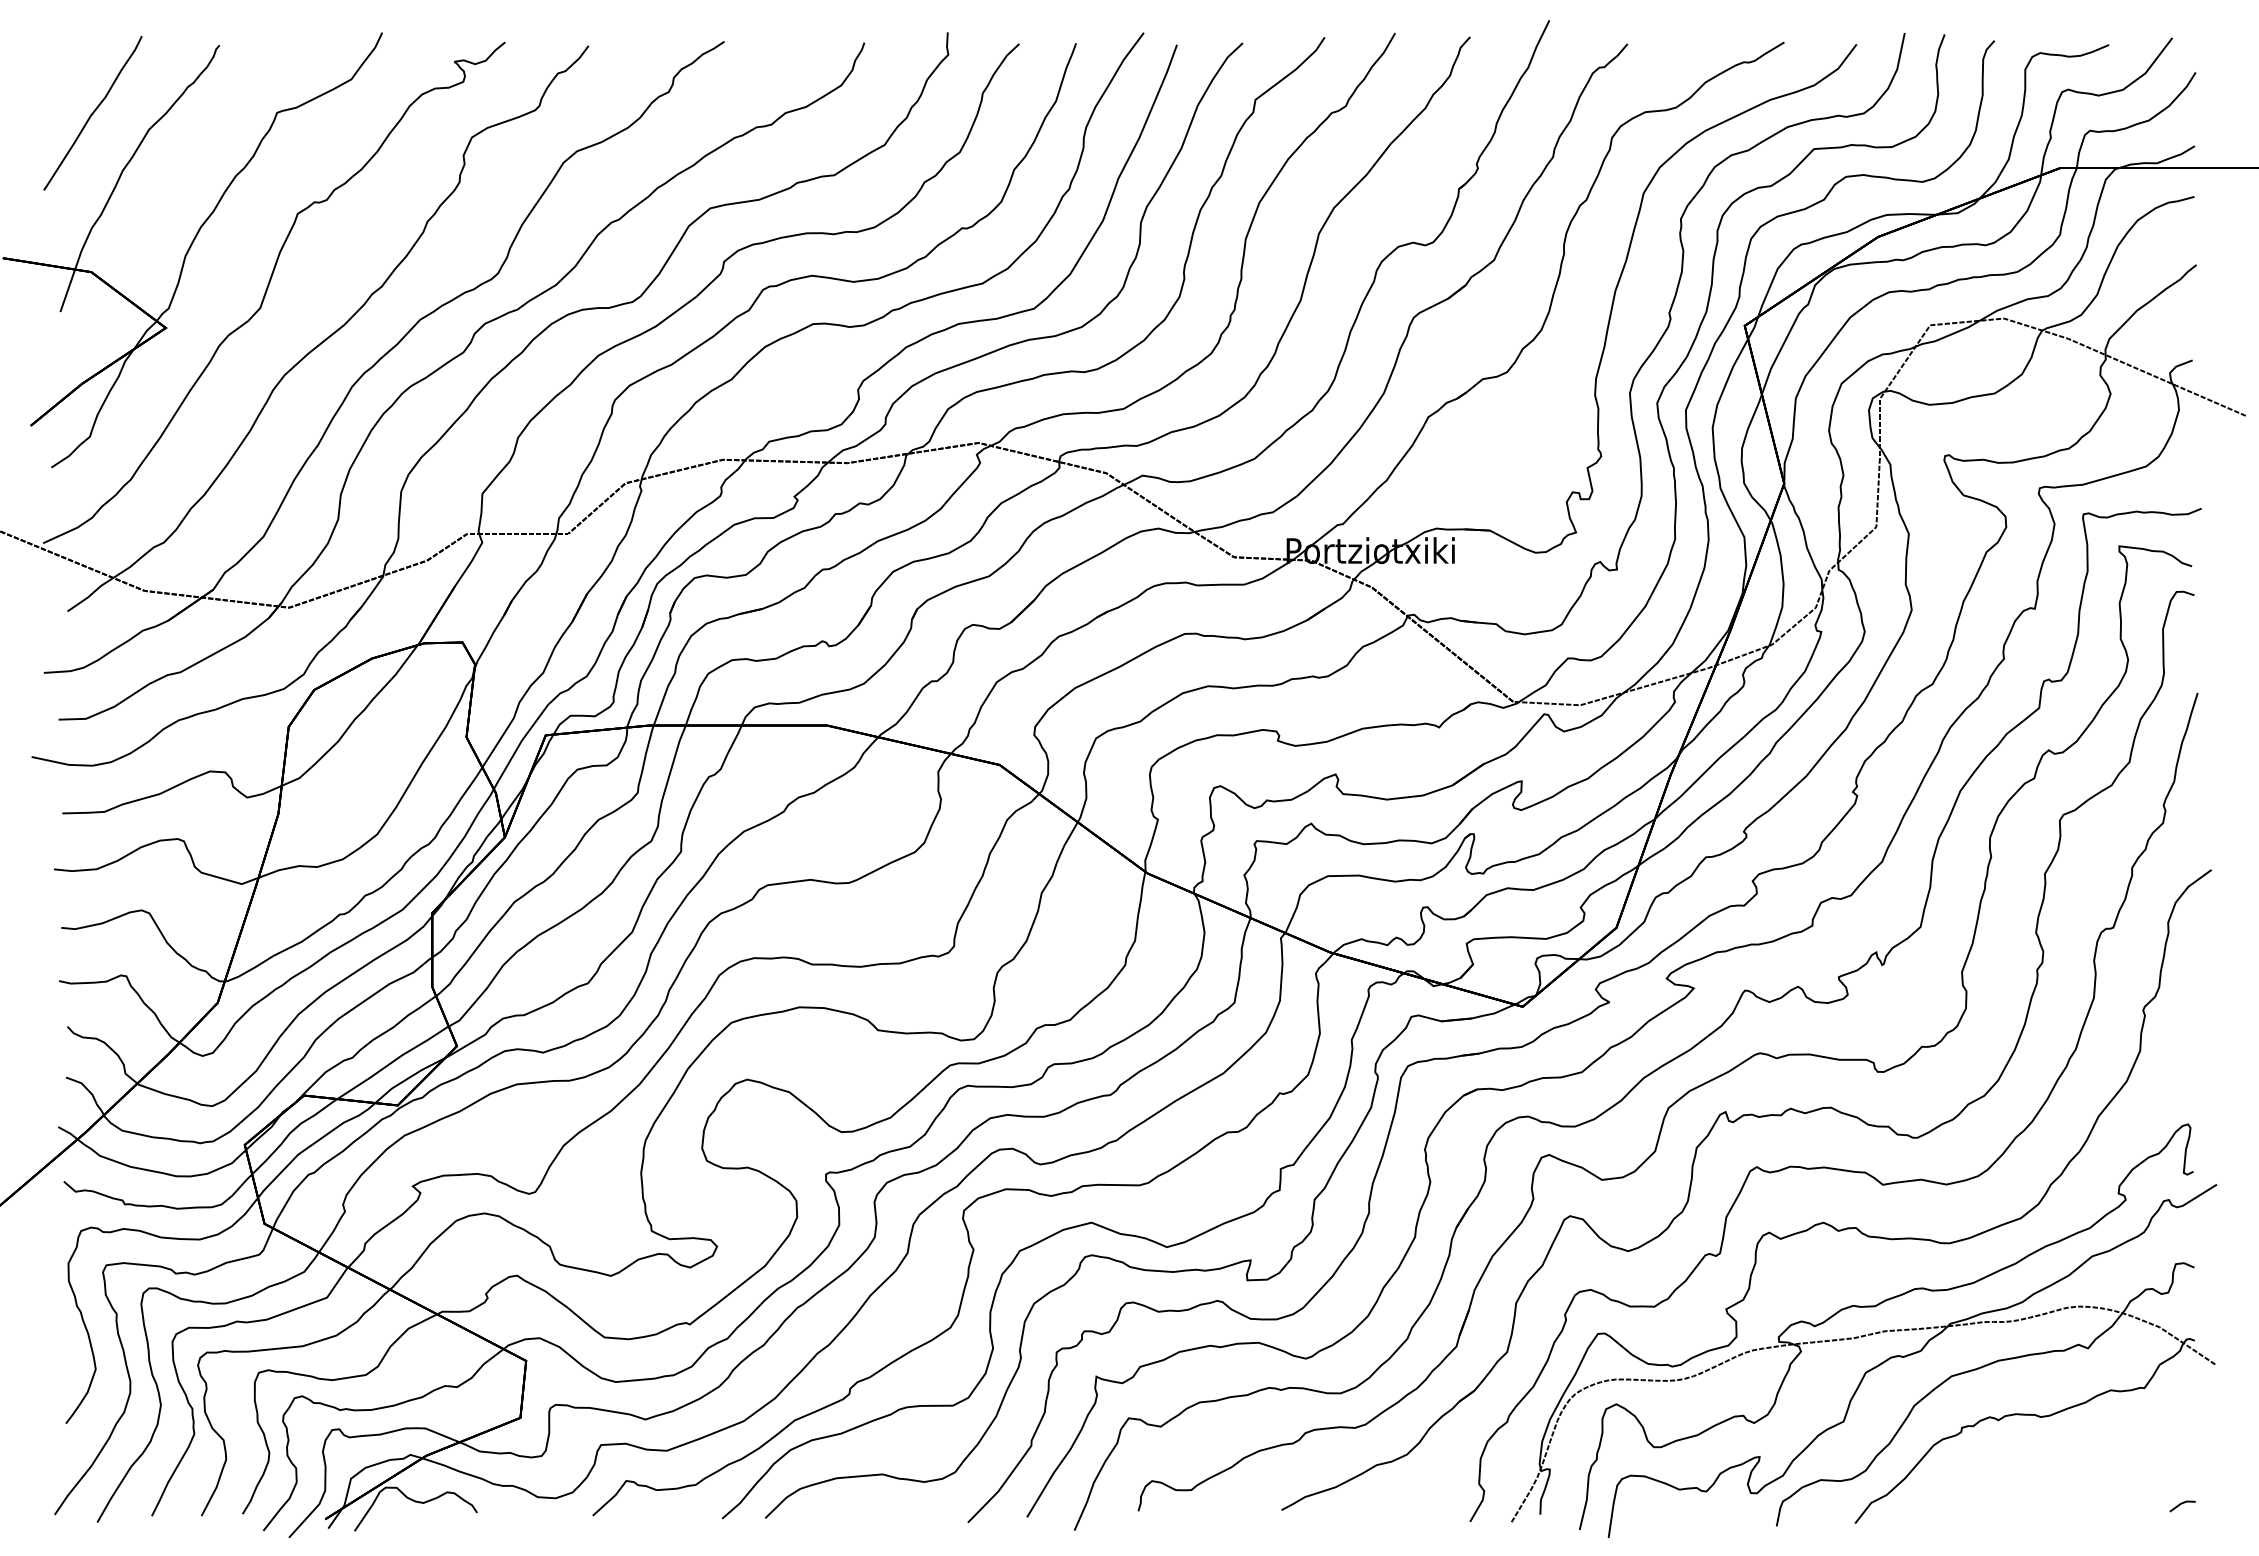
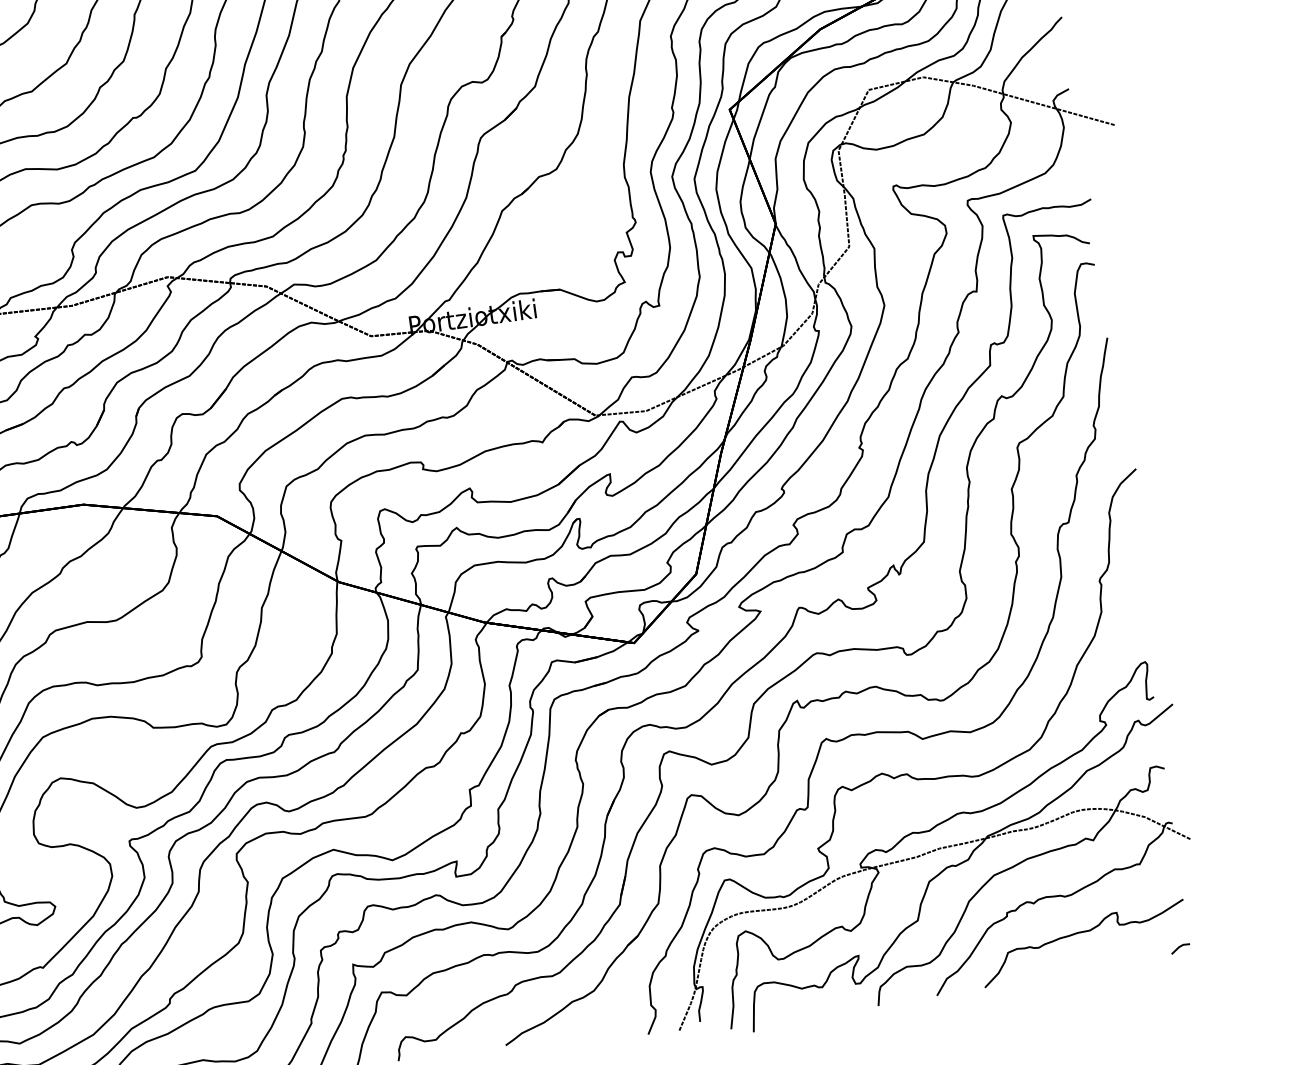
curve: (2057, 1467) -> (1082, 932), added

